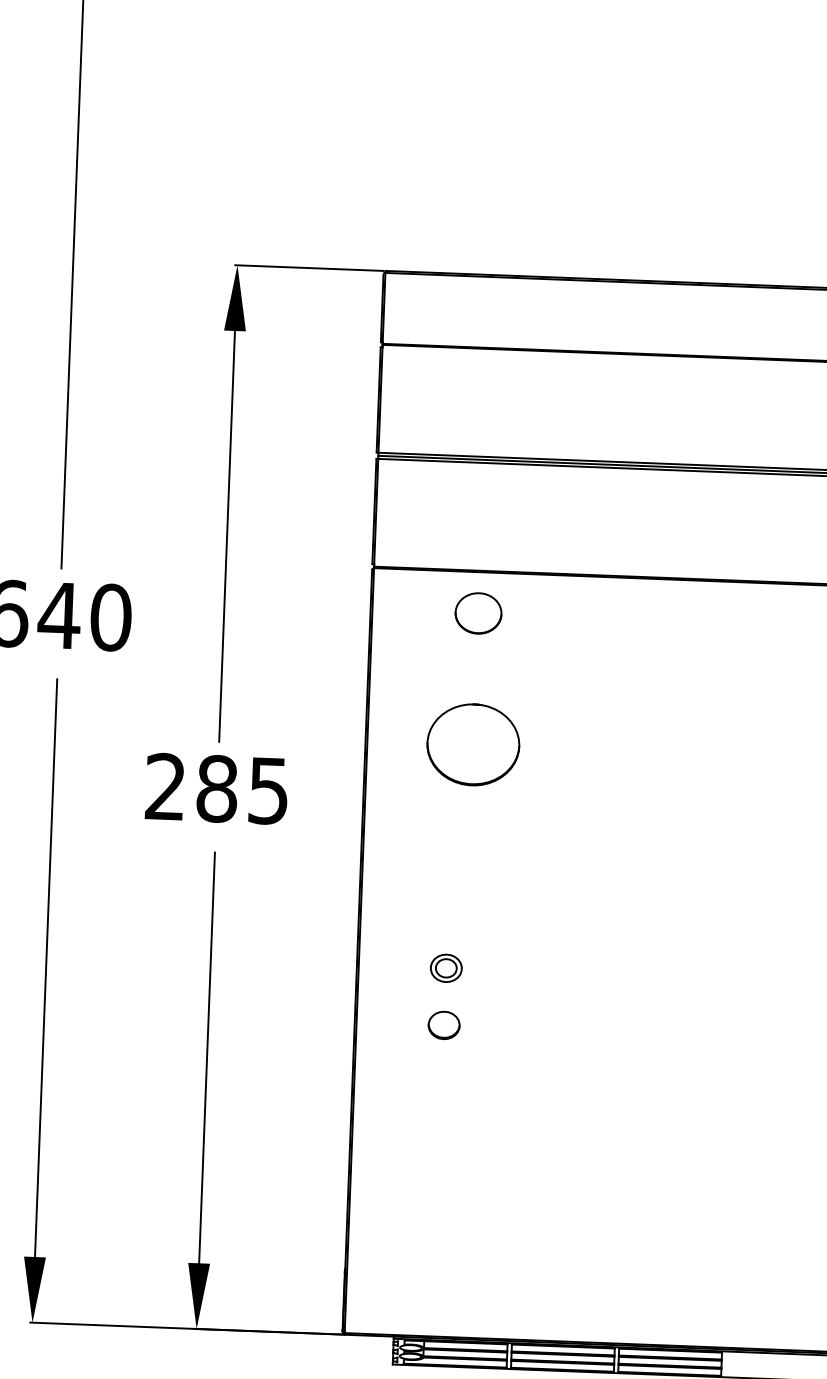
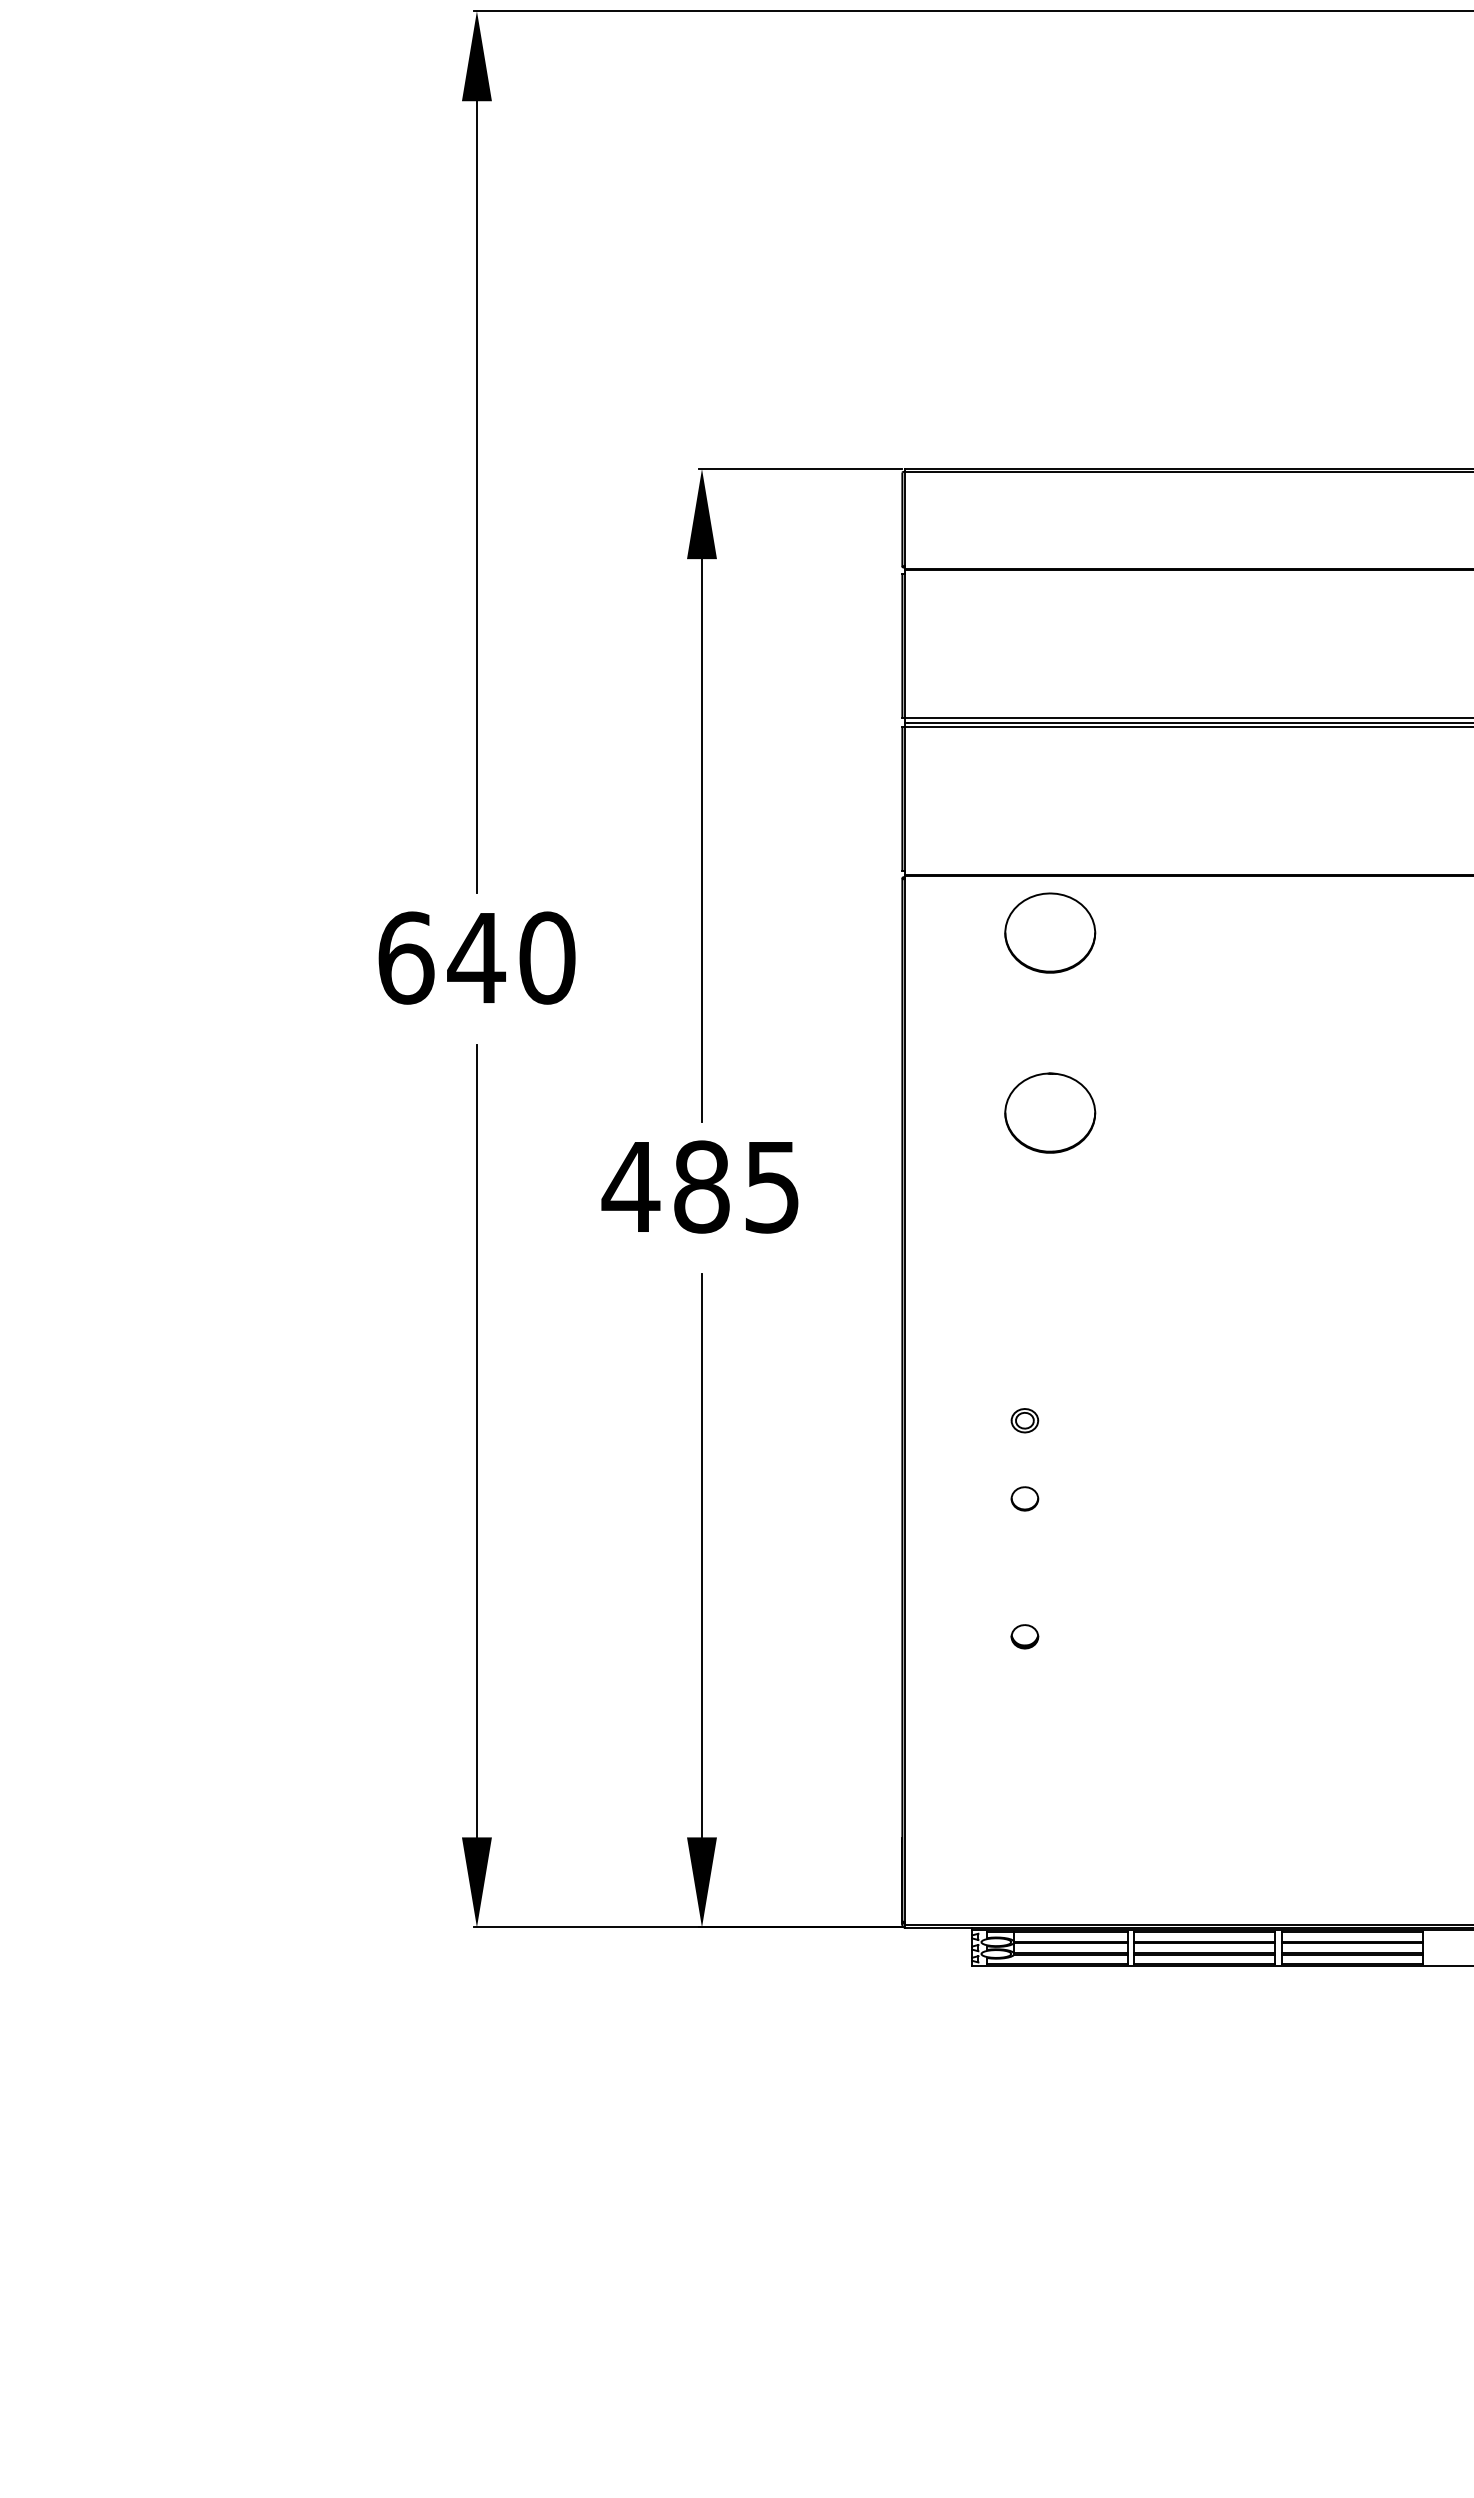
part: (478, 613) -> (1050, 932), size x1.43
part: (473, 744) -> (1050, 1112), size x0.71
text: (165, 785) -> (630, 1185), 285 -> 485
part: (446, 968) -> (1024, 1420), size x0.62
part: (443, 1025) -> (1024, 1498), size x0.62
part: (440, 1125) -> (1024, 1636), added

